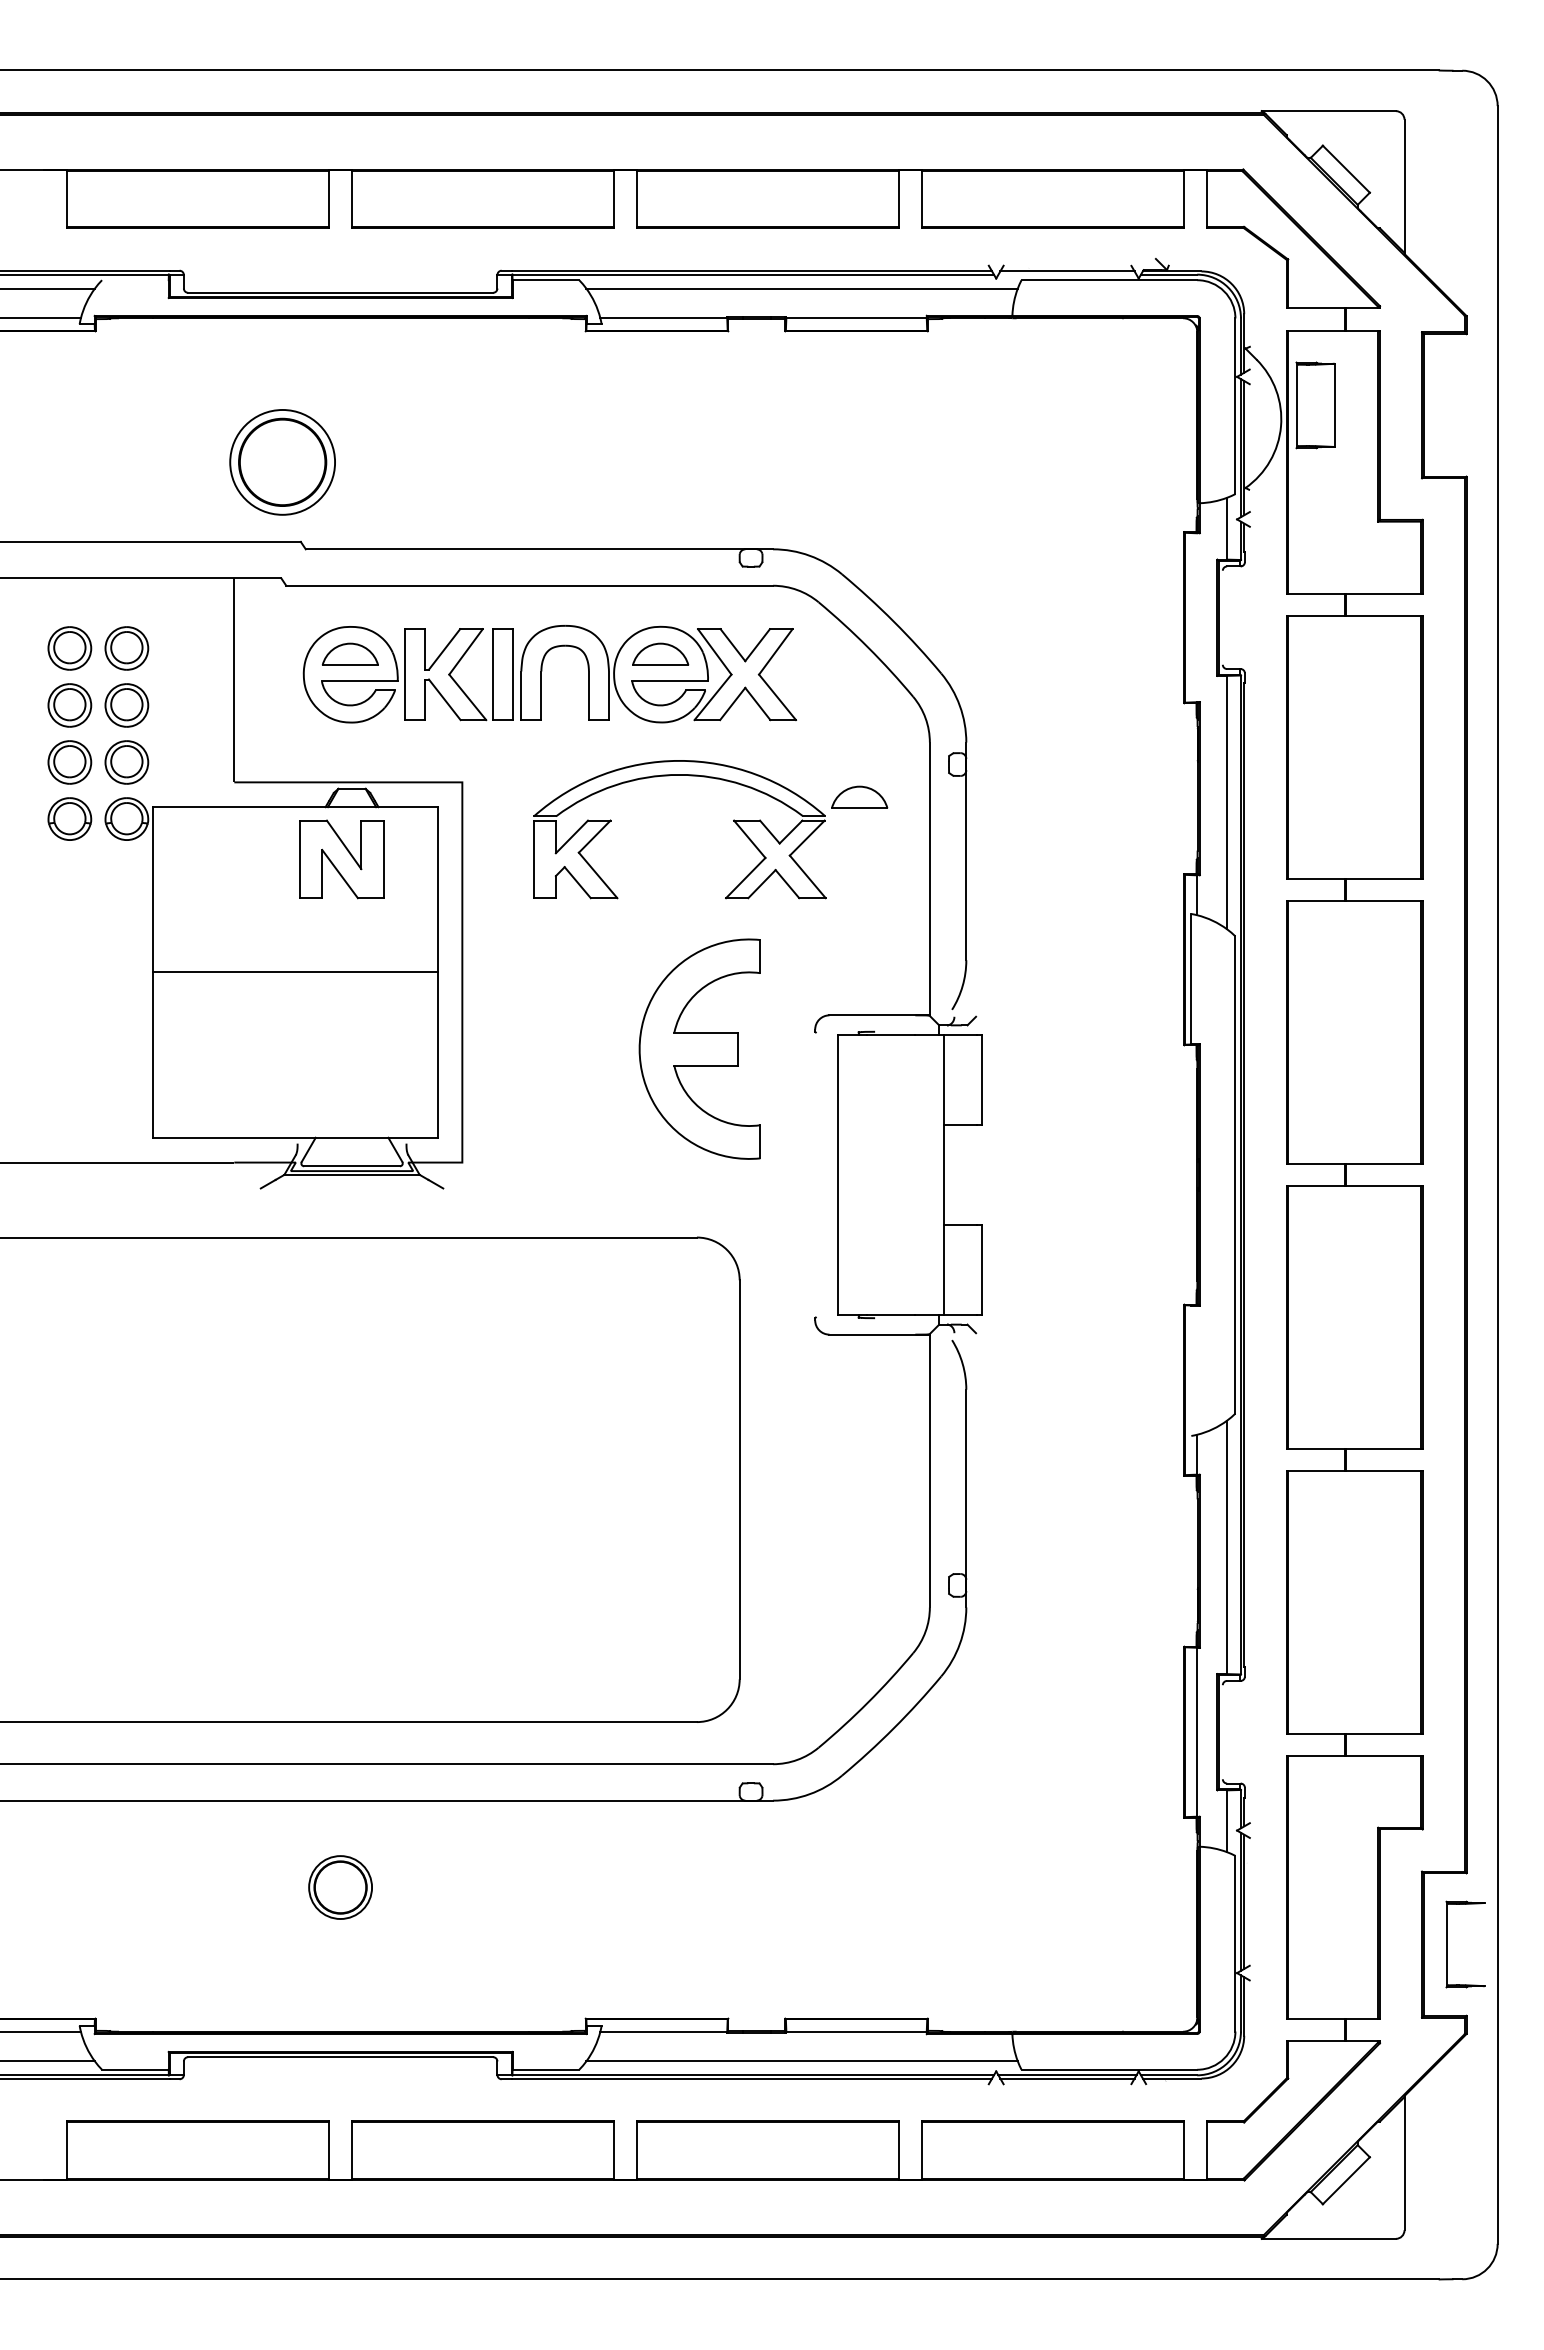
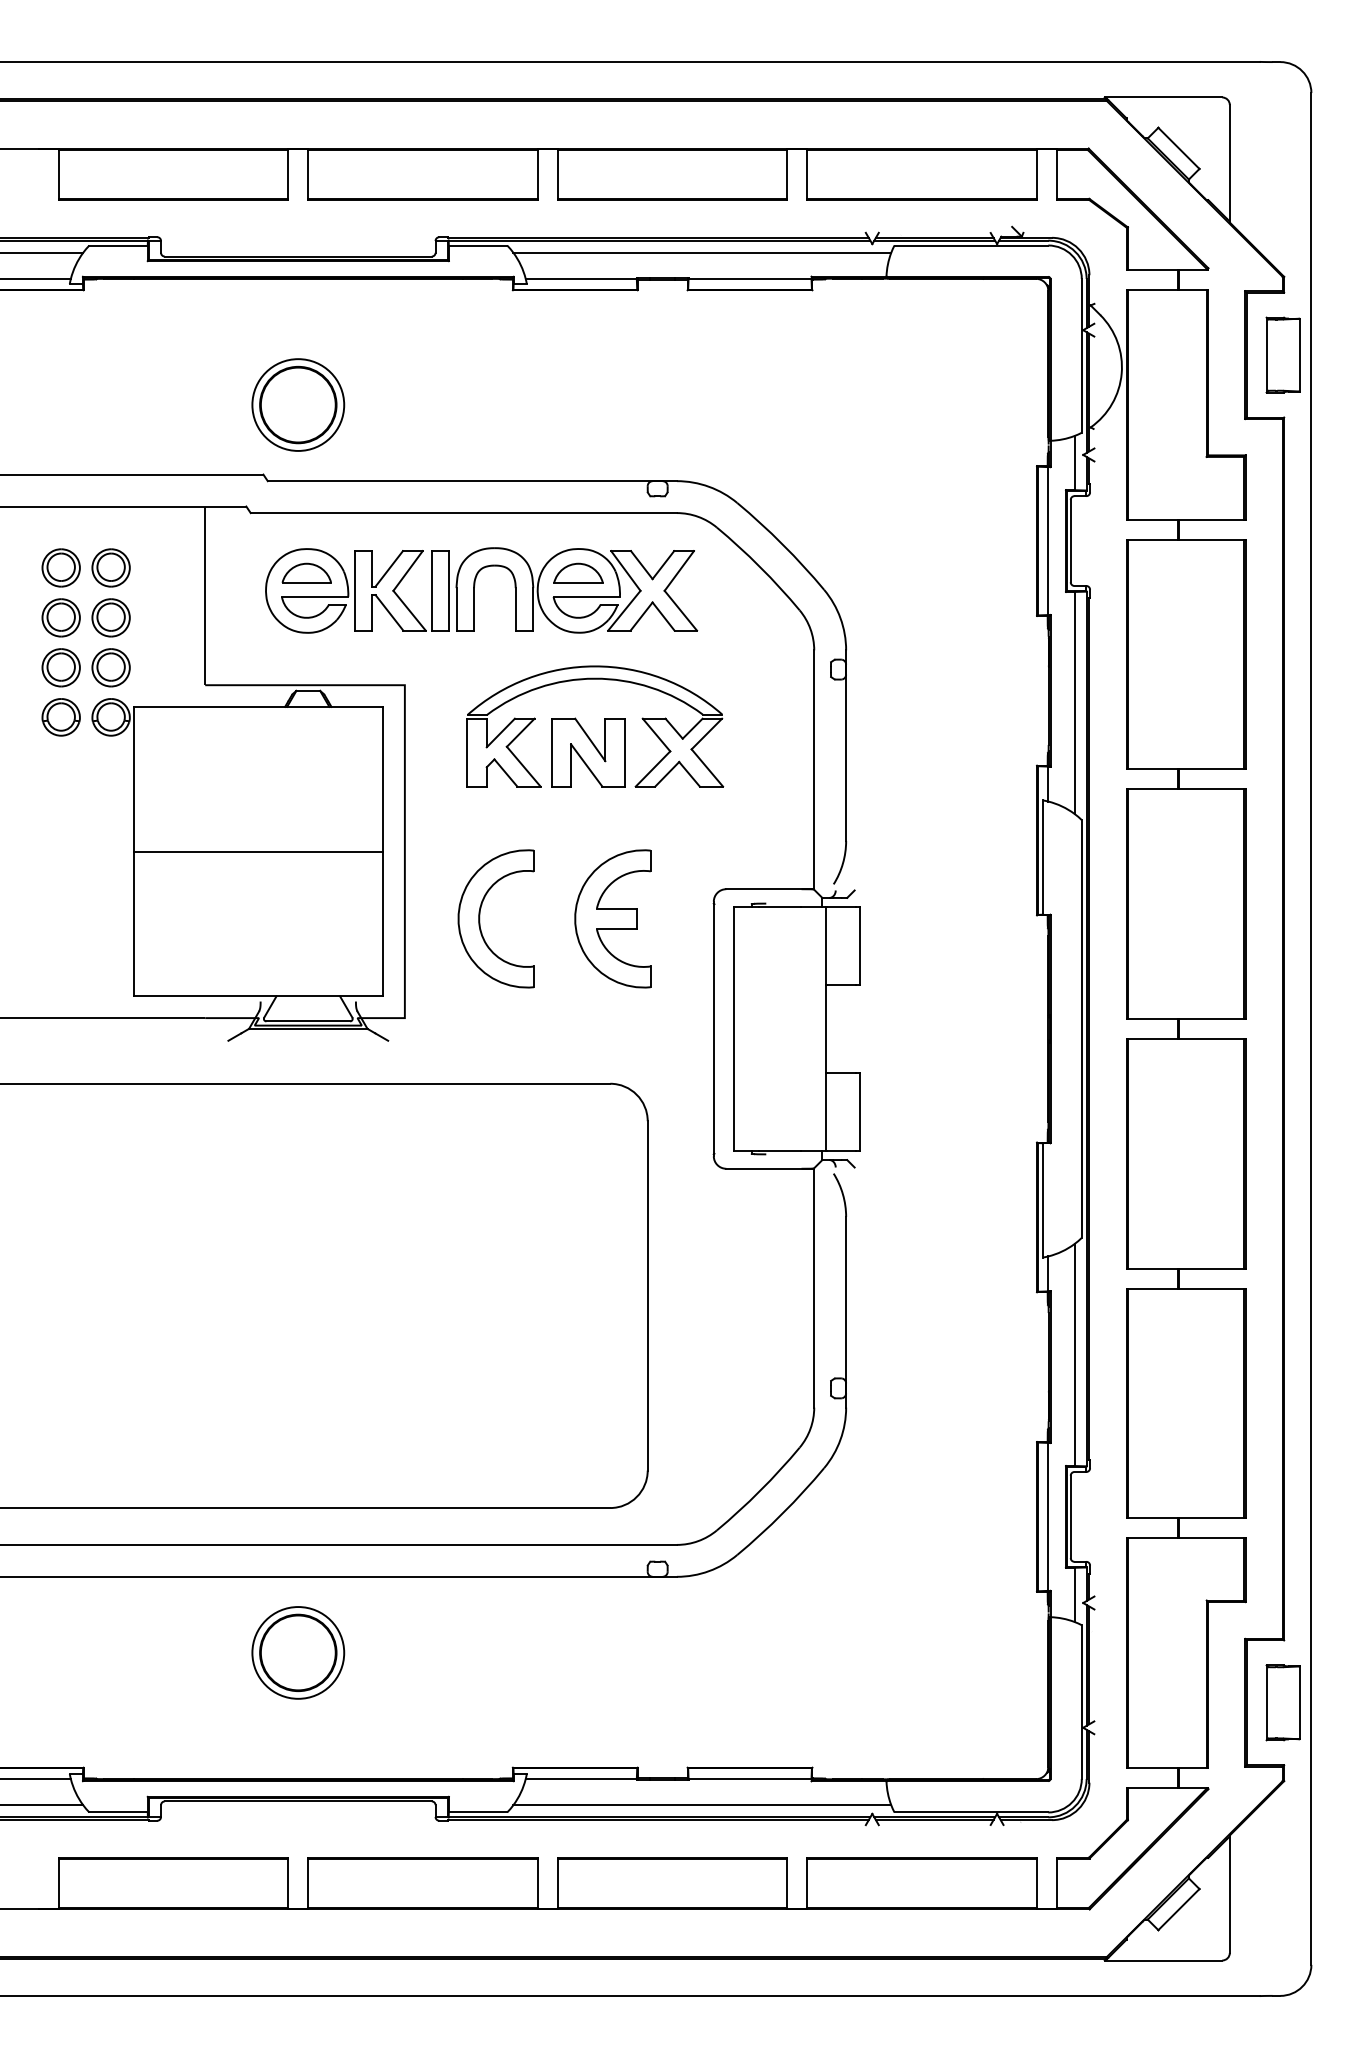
line: (1067, 274) -> (934, 240), added
line: (135, 280) -> (118, 245), added
part: (1315, 405) -> (1283, 355), moved
part: (282, 462) -> (298, 405), moved
line: (1197, 617) -> (1048, 540), added
line: (1222, 617) -> (1070, 540), added
part: (859, 796) -> (752, 697), removed
part: (341, 859) -> (588, 752), moved
part: (548, 1049) -> (480, 919), added
part: (699, 1049) -> (612, 919), size x0.71
line: (815, 1174) -> (714, 1028), added
line: (1191, 1370) -> (1043, 1200), added
line: (1222, 1732) -> (1070, 1517), added
part: (340, 1887) -> (298, 1652), size x1.67
line: (1485, 1944) -> (1300, 1702), added

